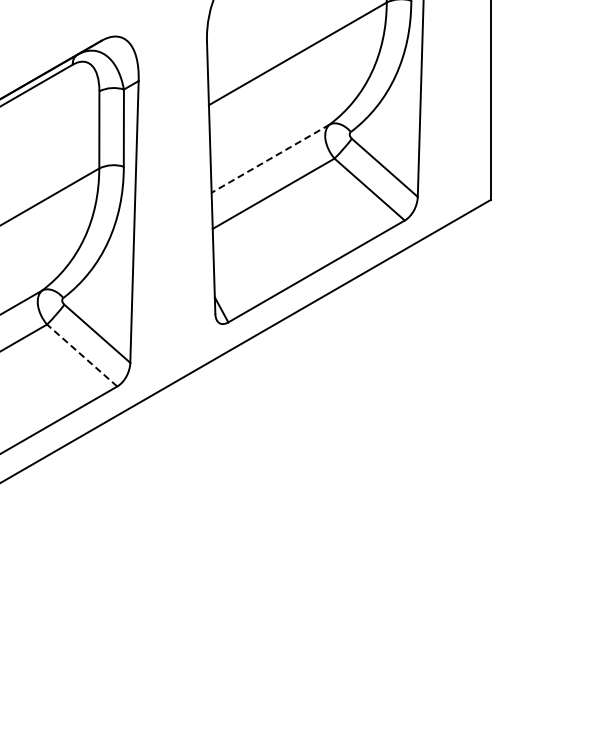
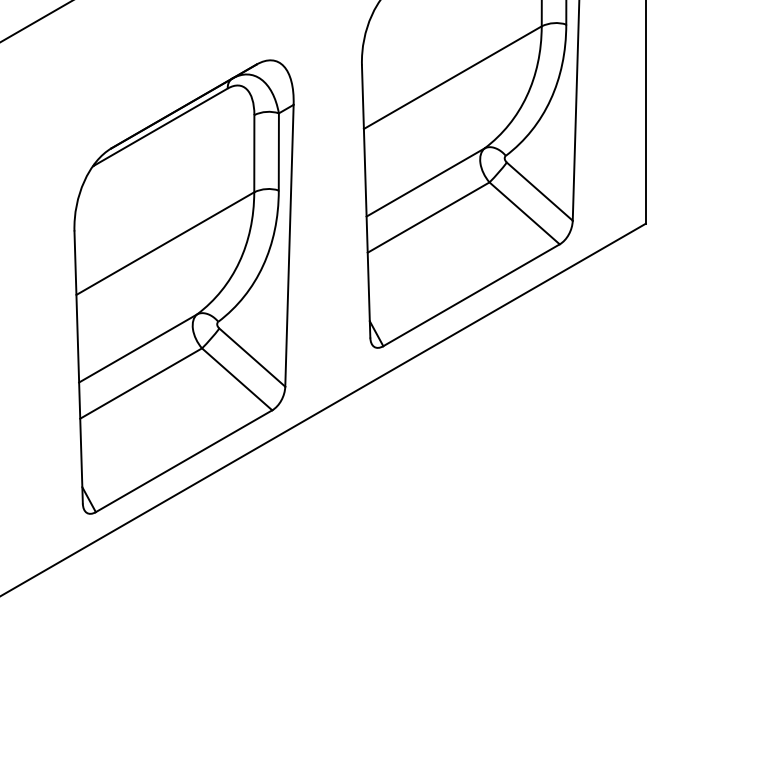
line: (270, 158) -> (425, 182), dashed -> solid
line: (82, 355) -> (237, 379), dashed -> solid

